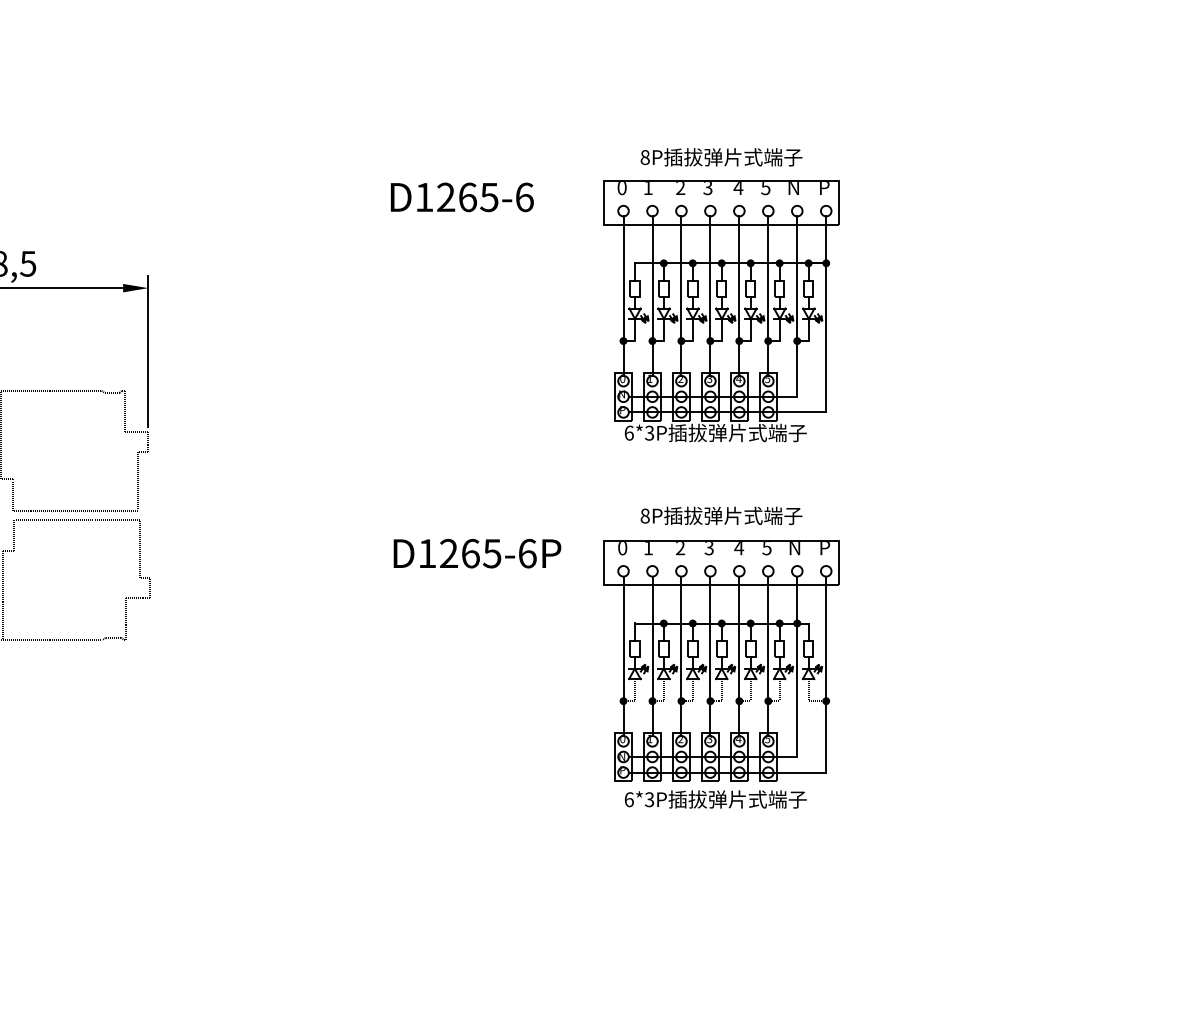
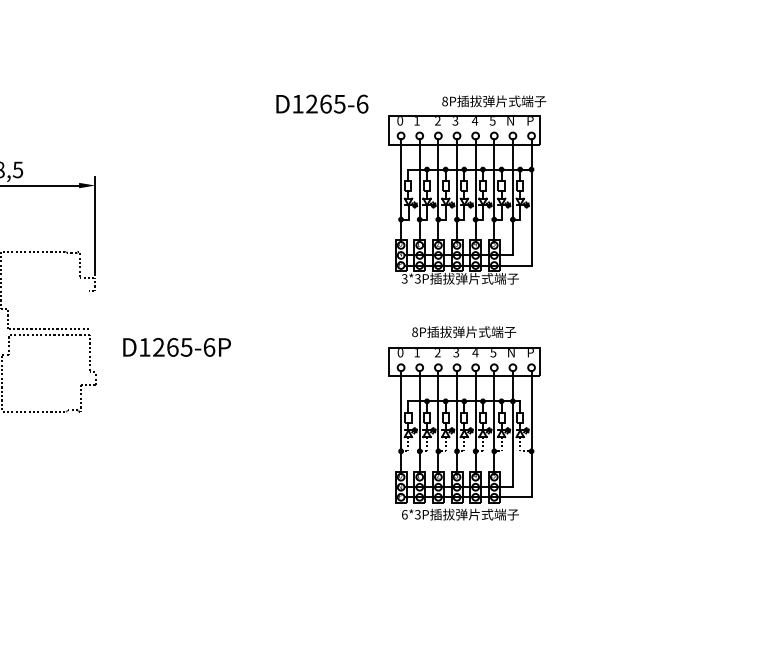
text: (722, 157) -> (494, 101), moved
text: (462, 196) -> (322, 103), moved
text: (628, 432) -> (404, 278), 6*3P -> 3*3P
line: (137, 480) -> (88, 309), removed
text: (476, 553) -> (176, 347), moved

